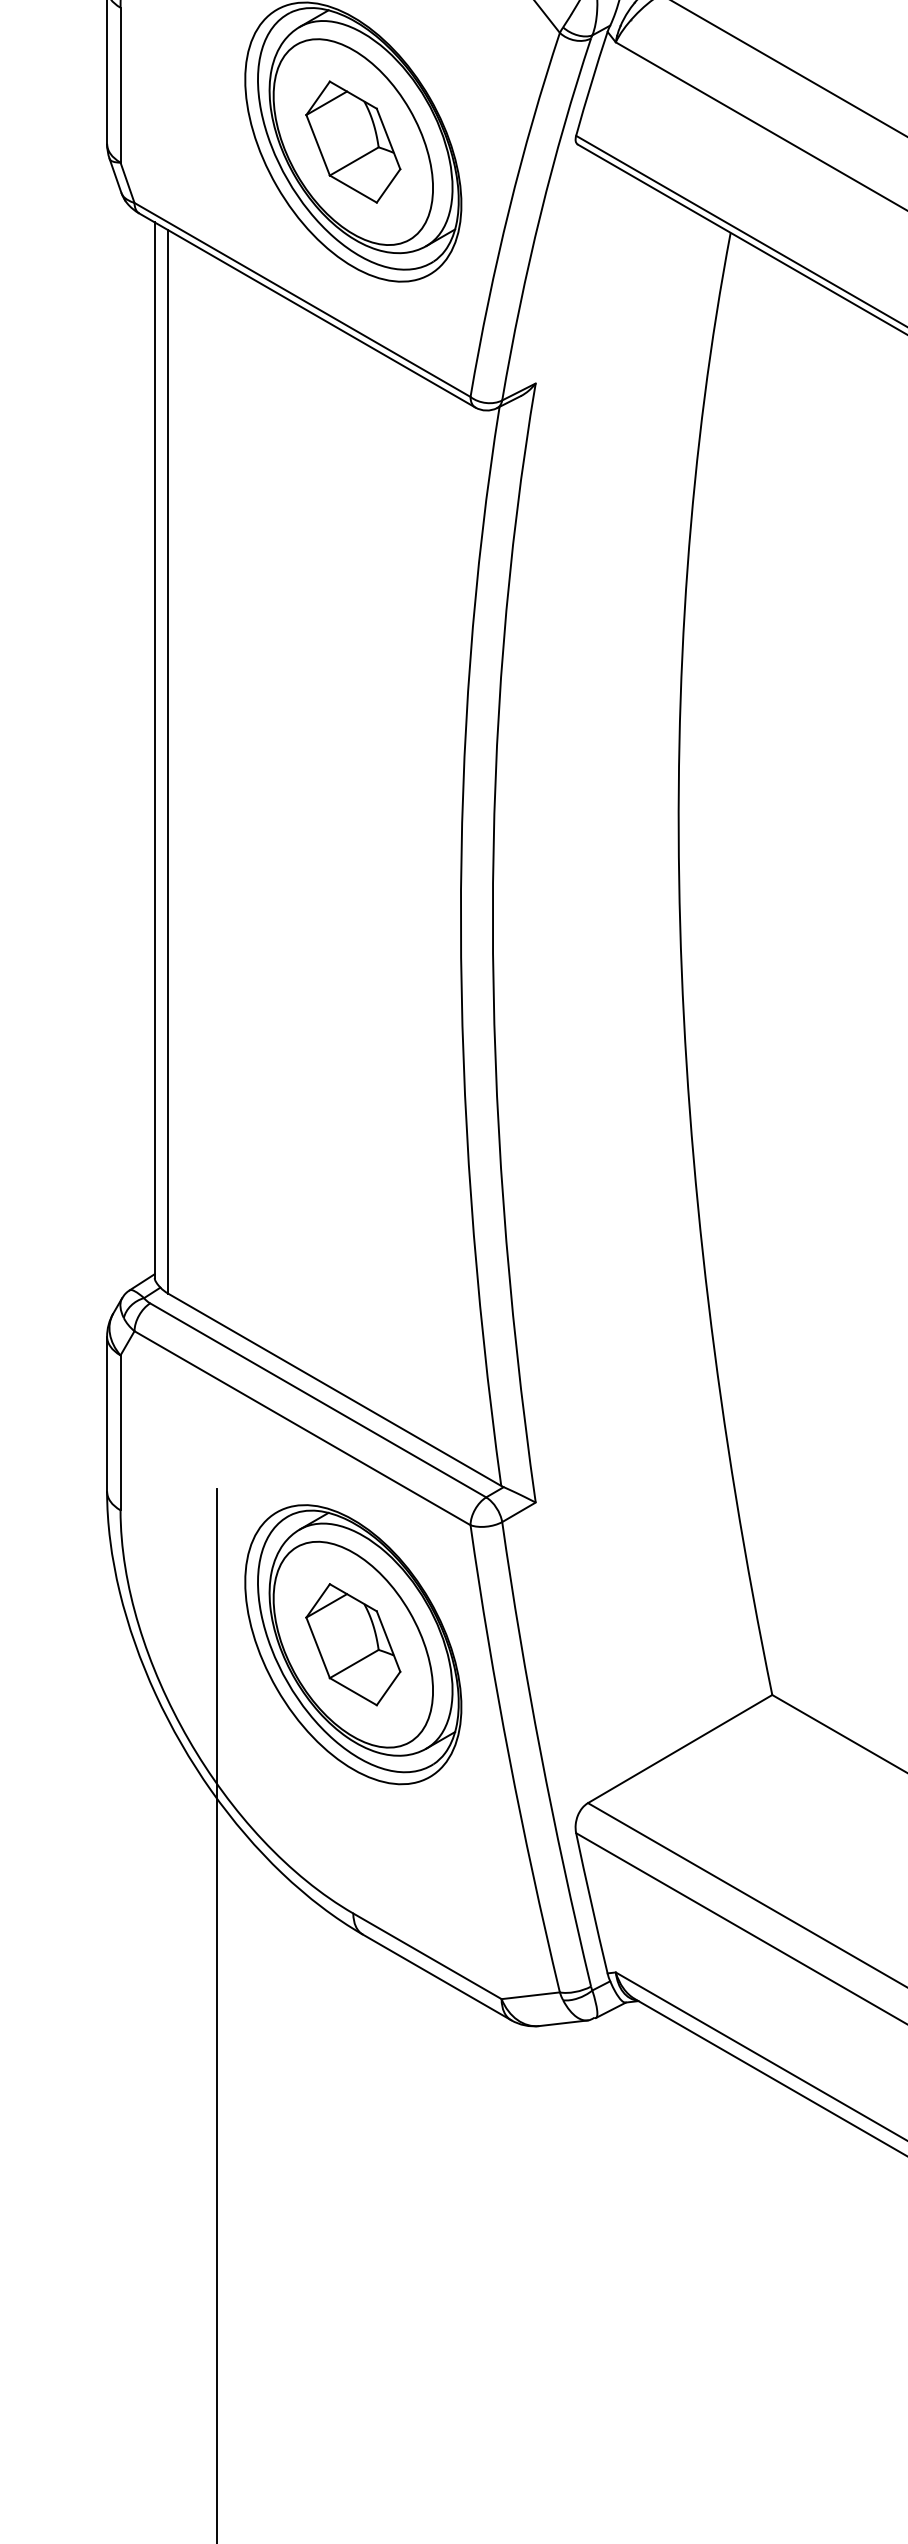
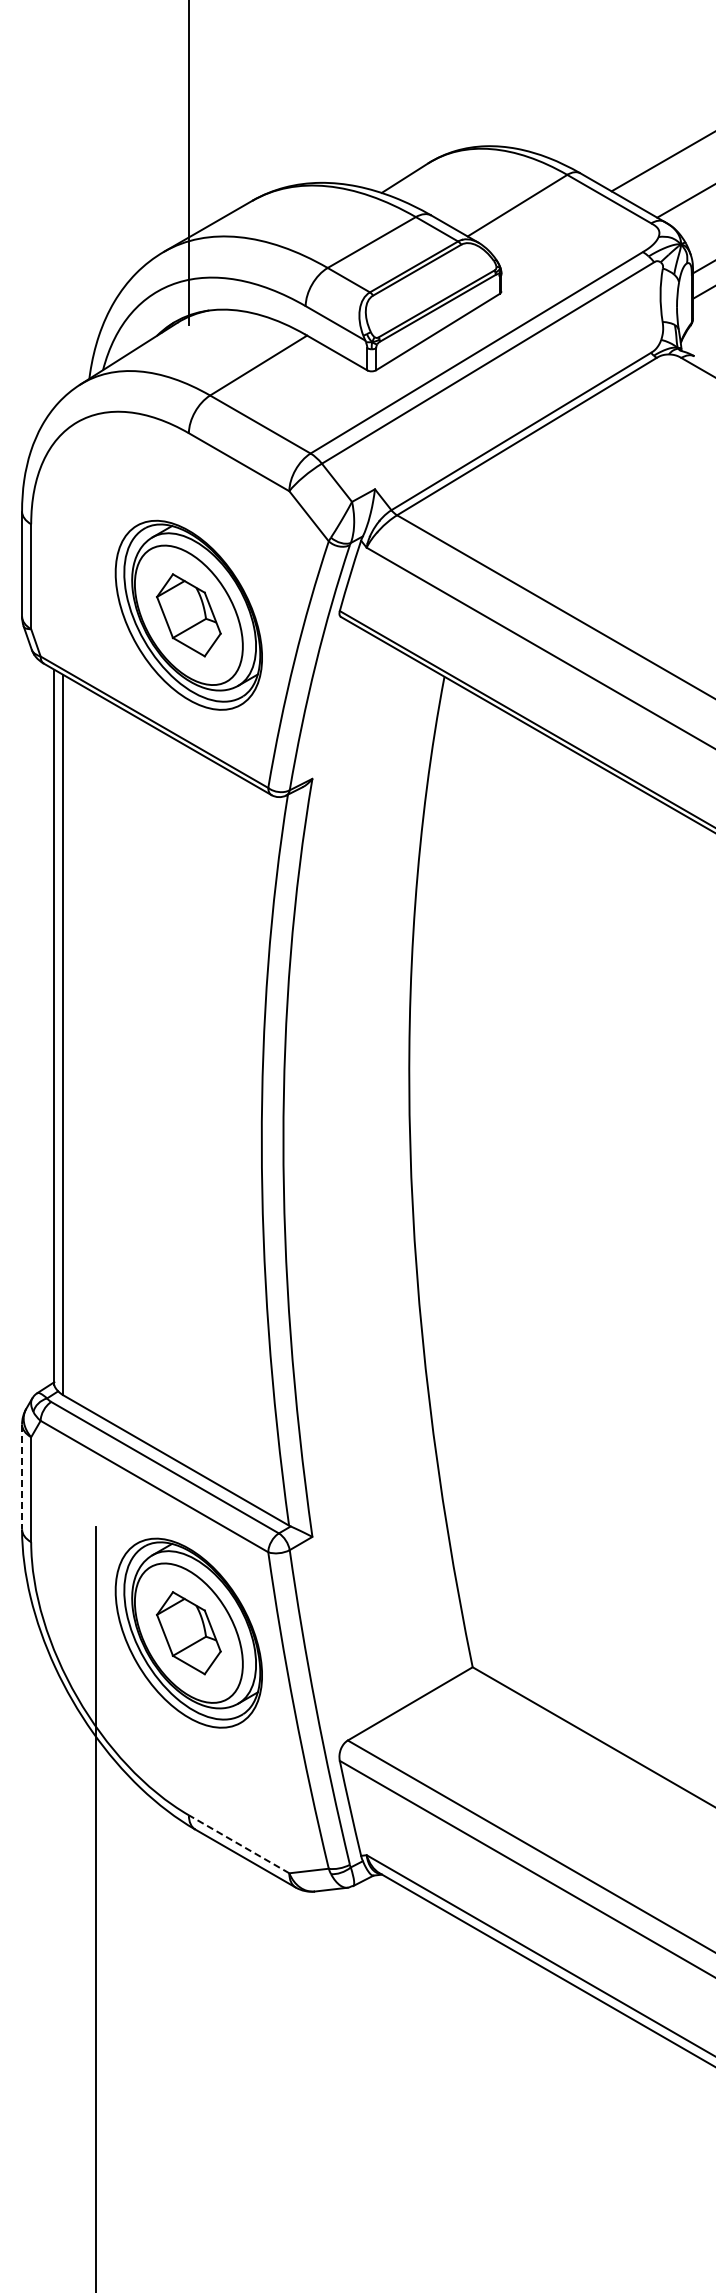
line: (107, 1414) -> (22, 1477), solid -> dashed
line: (428, 1956) -> (239, 1844), solid -> dashed

